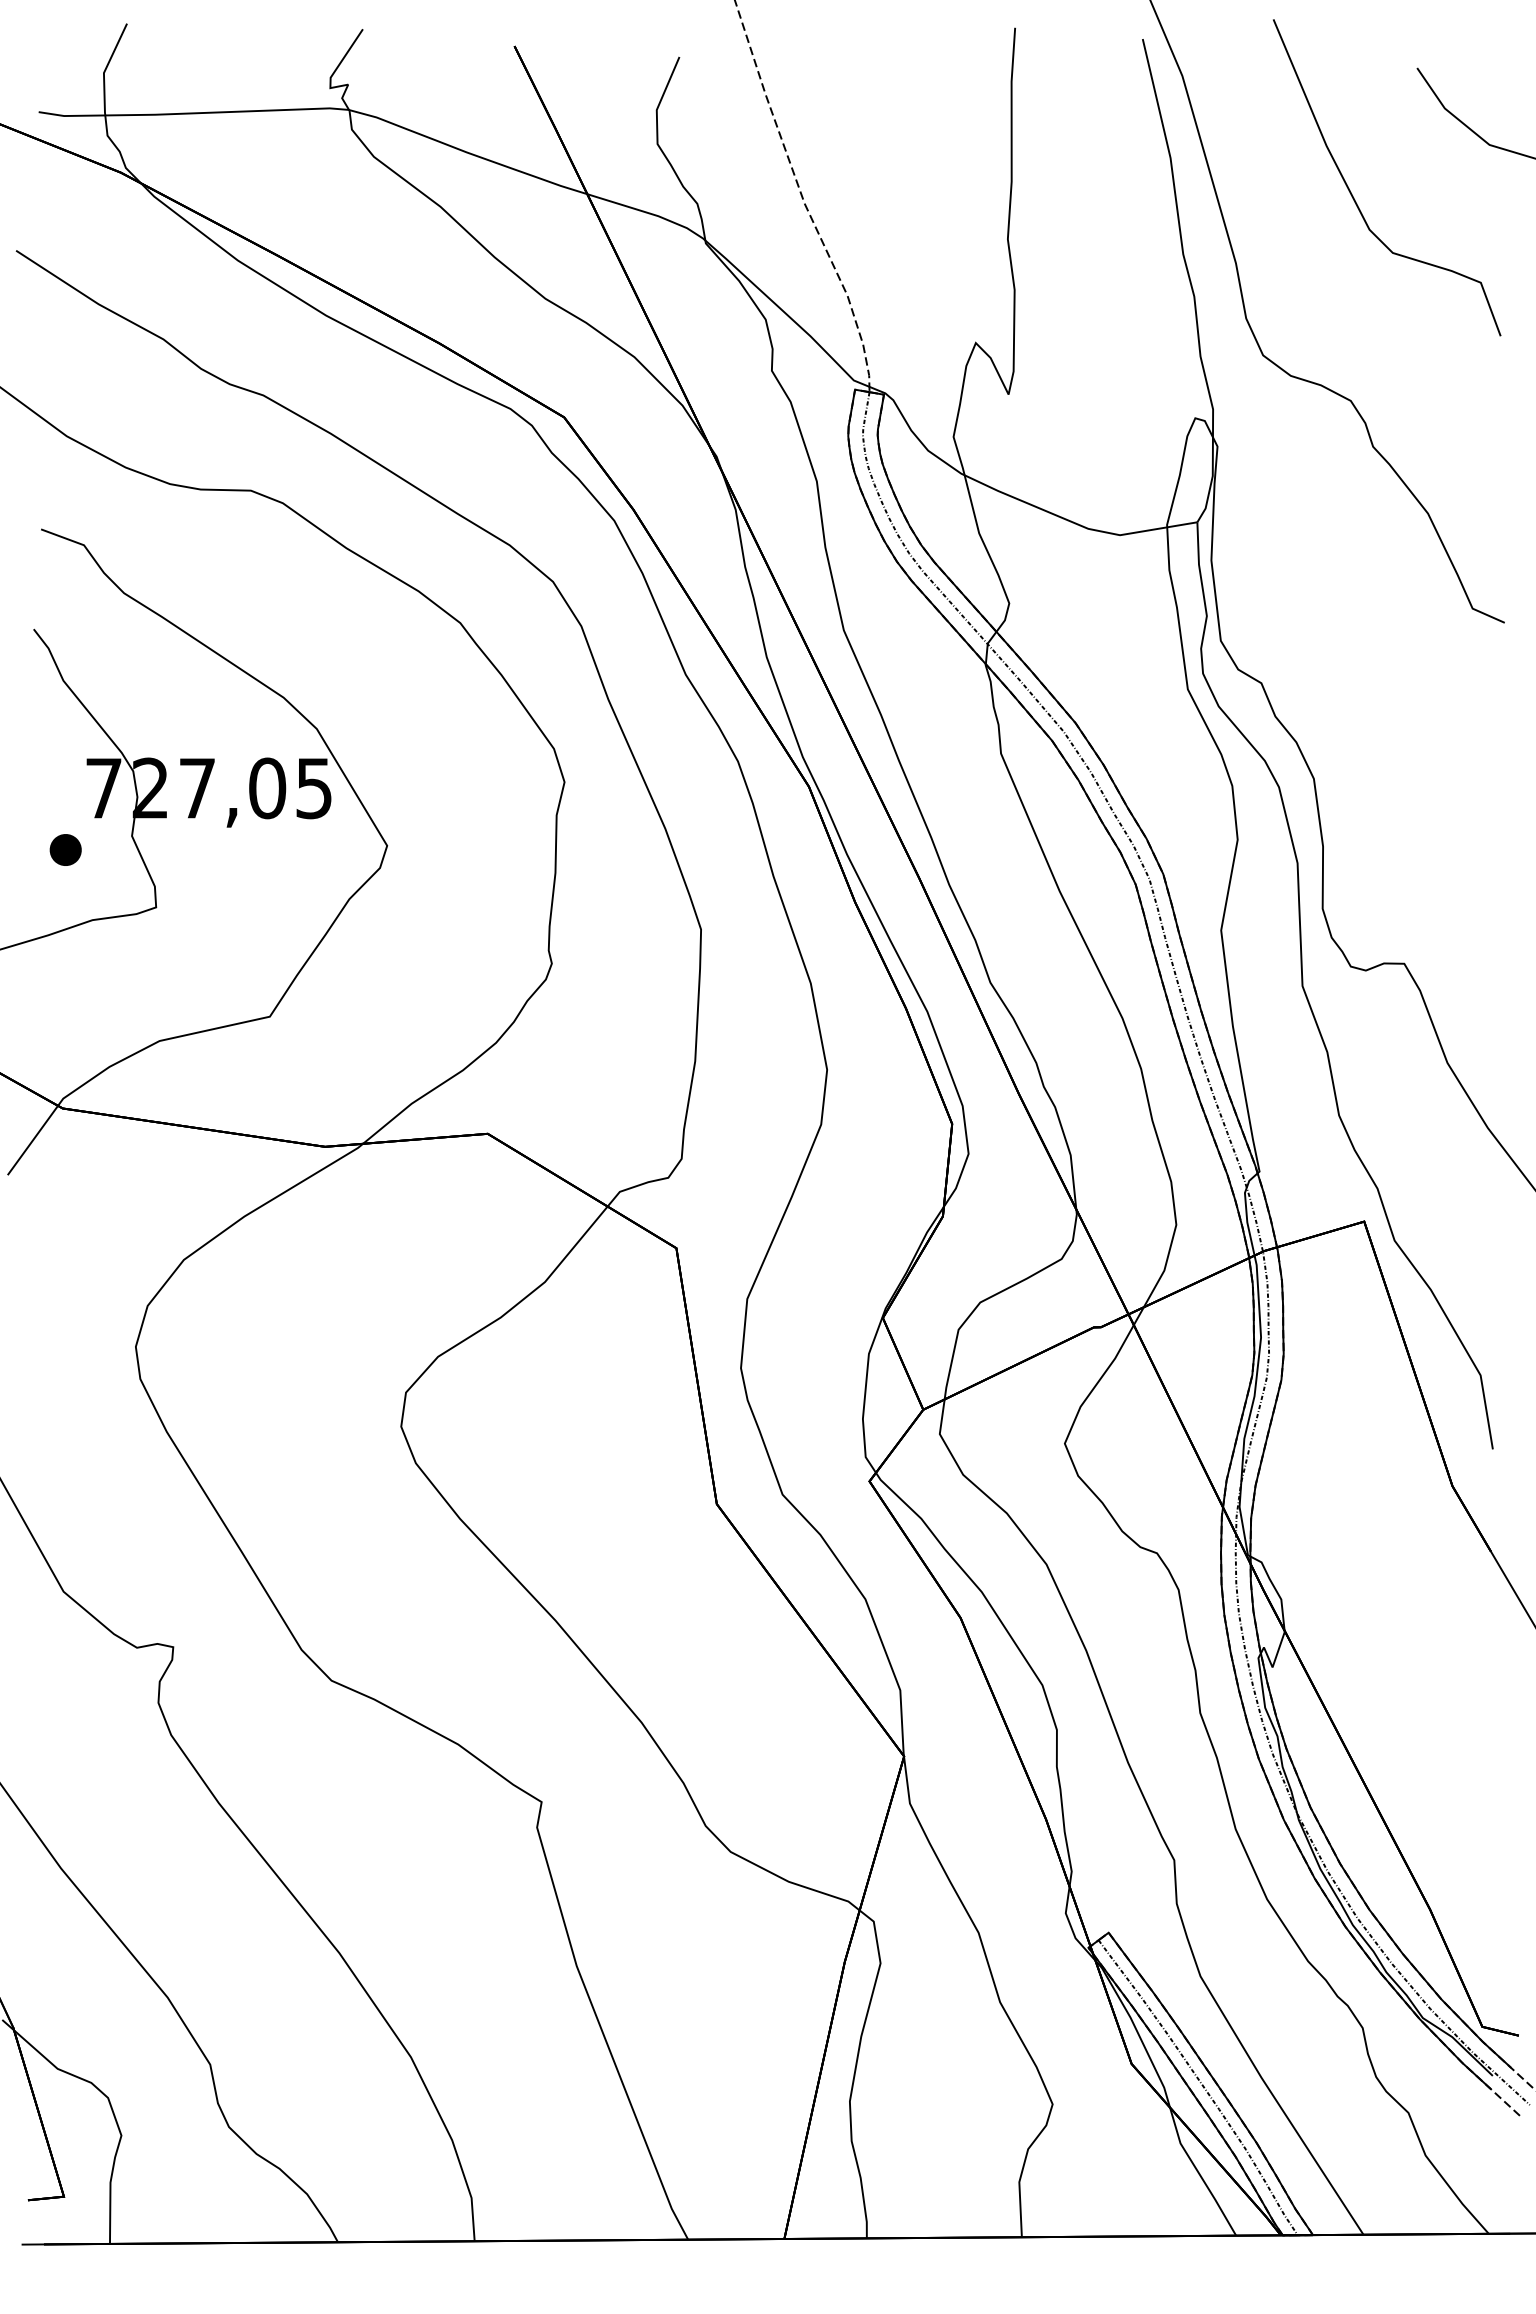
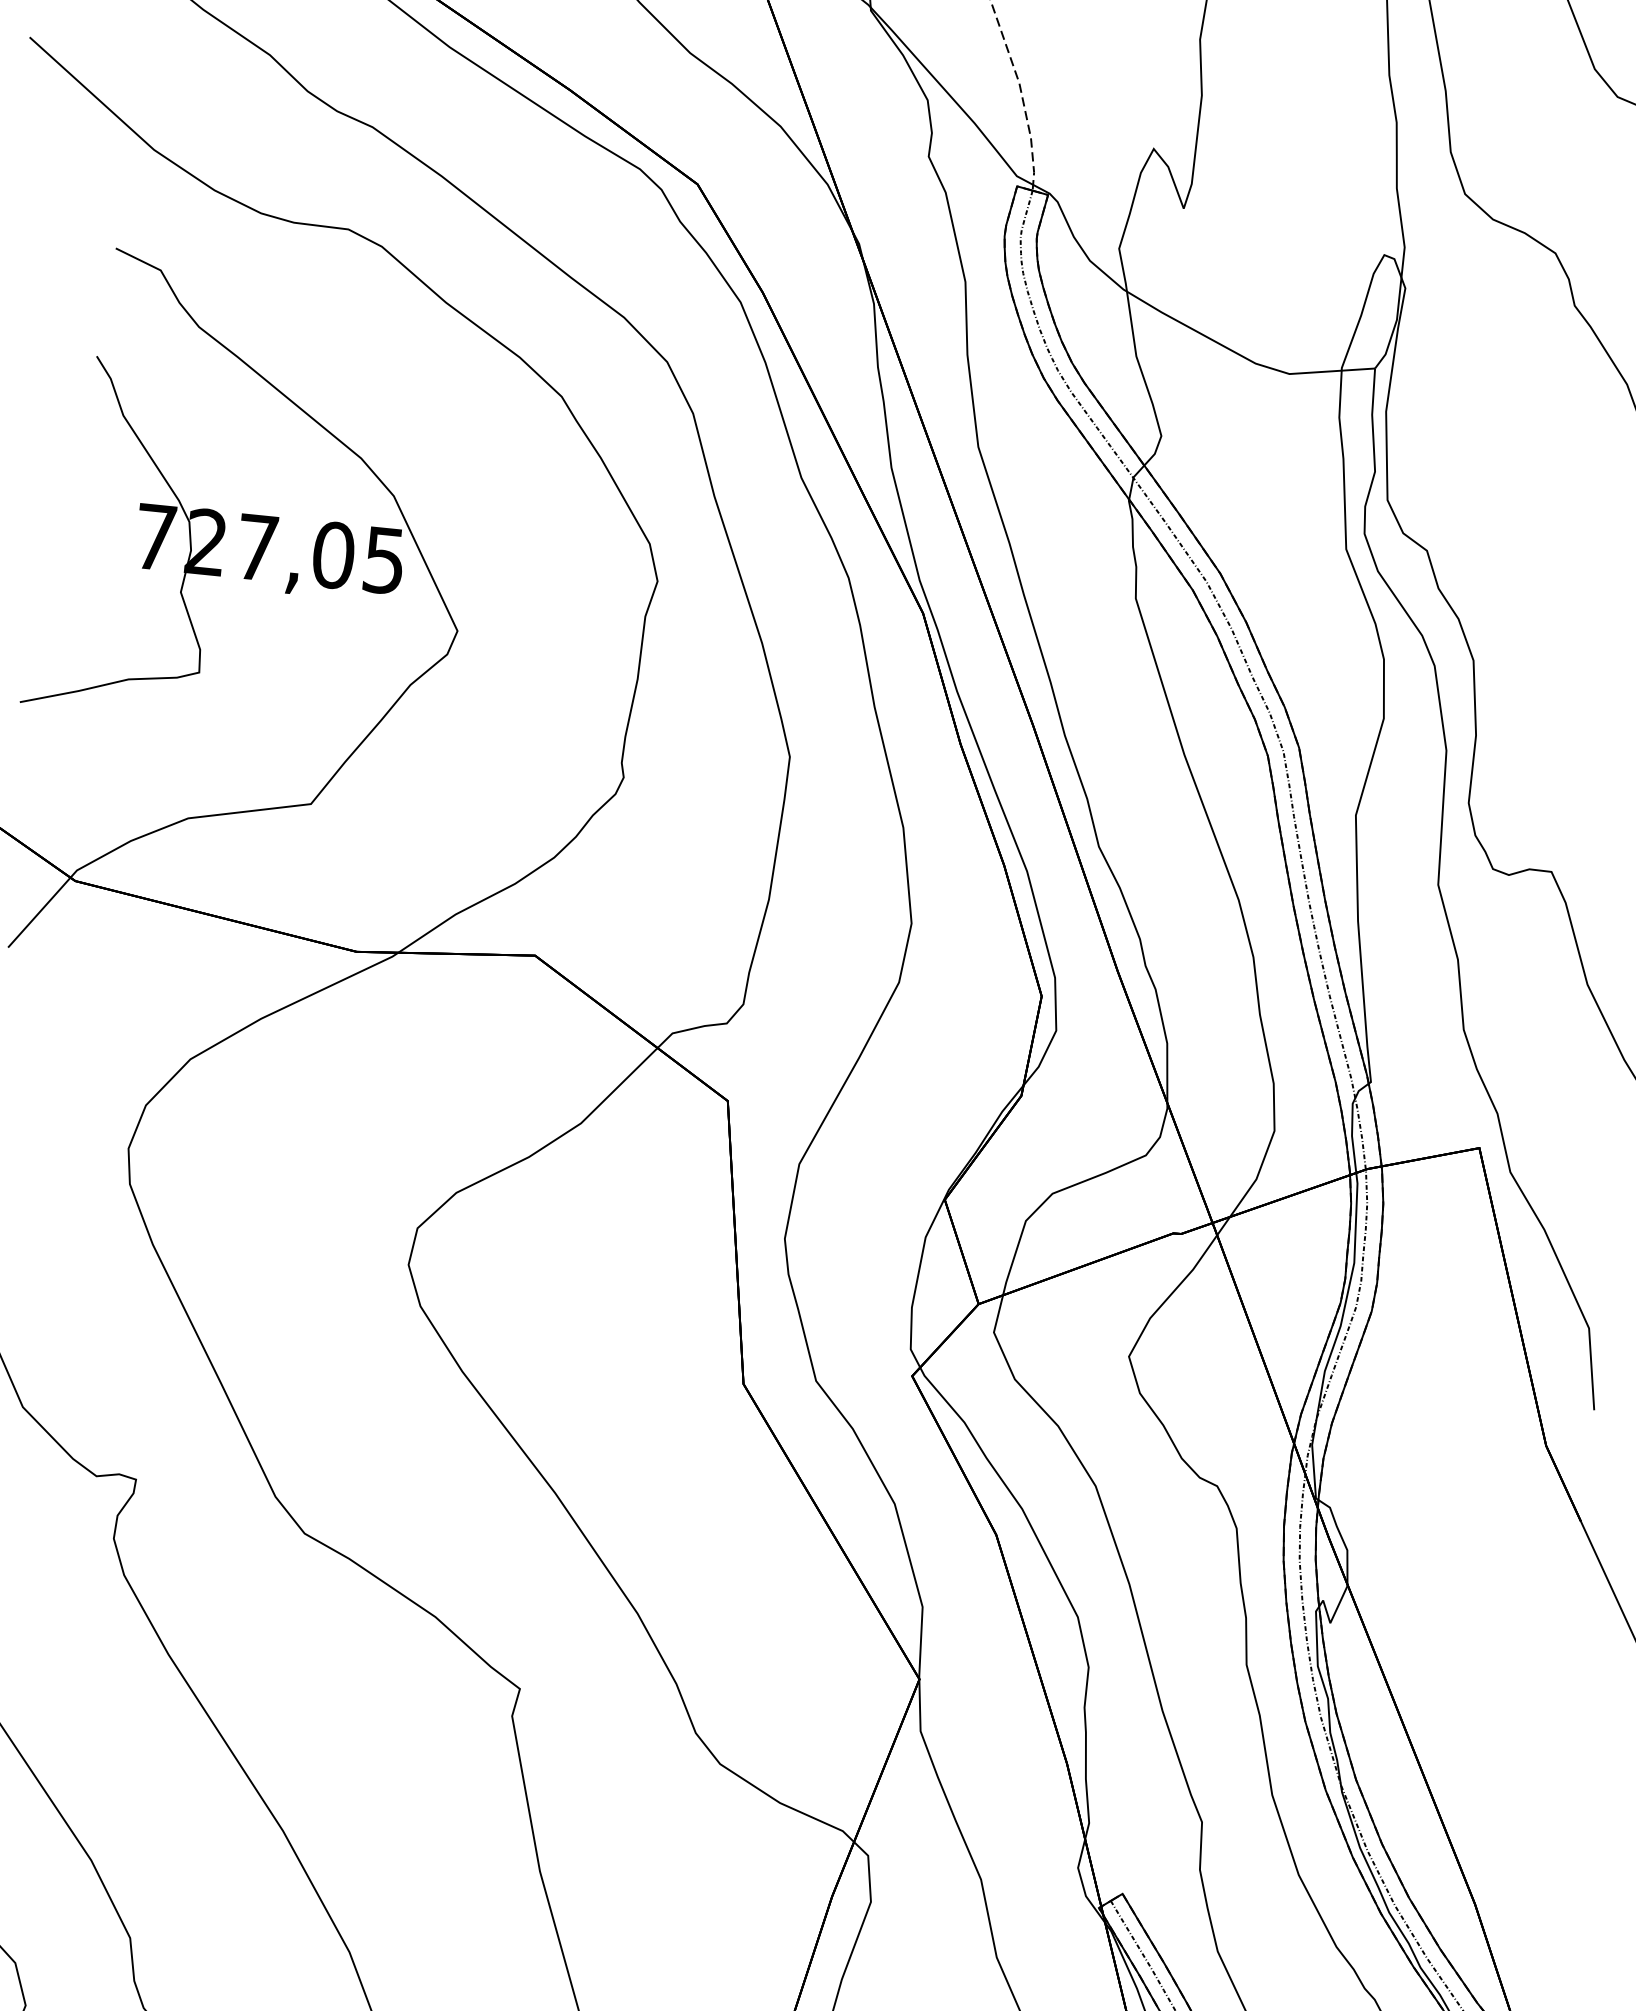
part: (65, 849) -> (106, 599), removed

